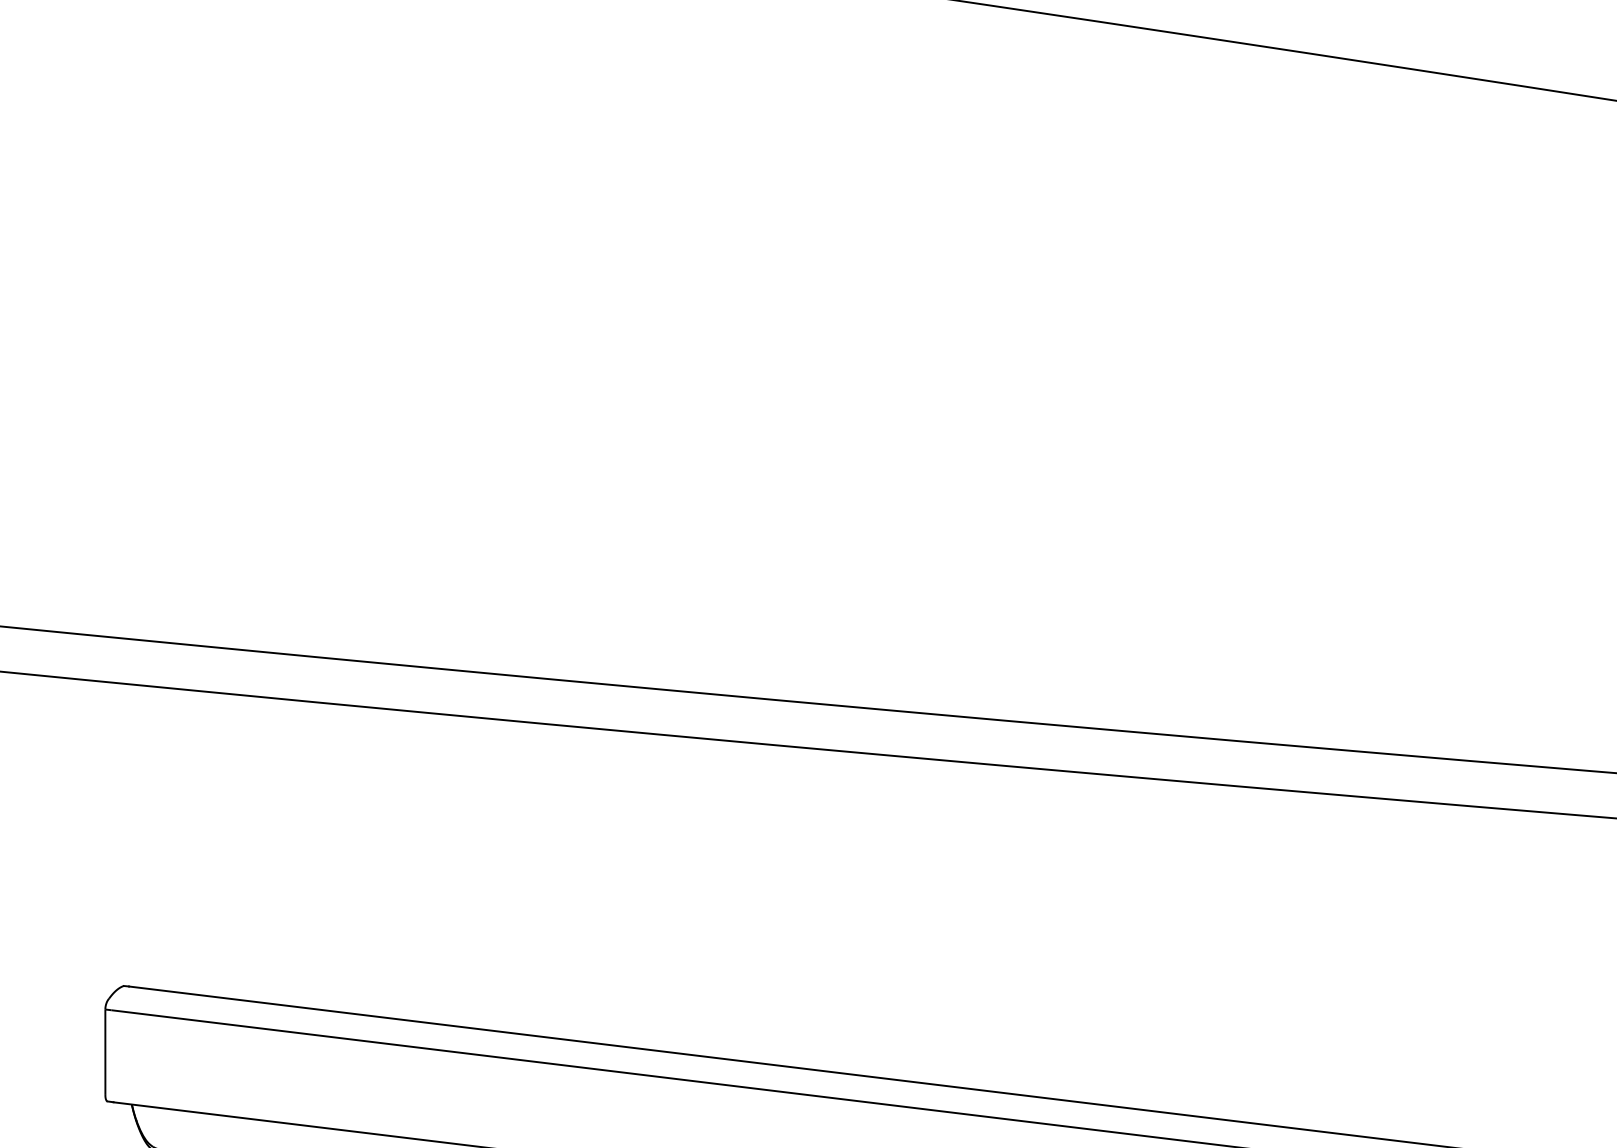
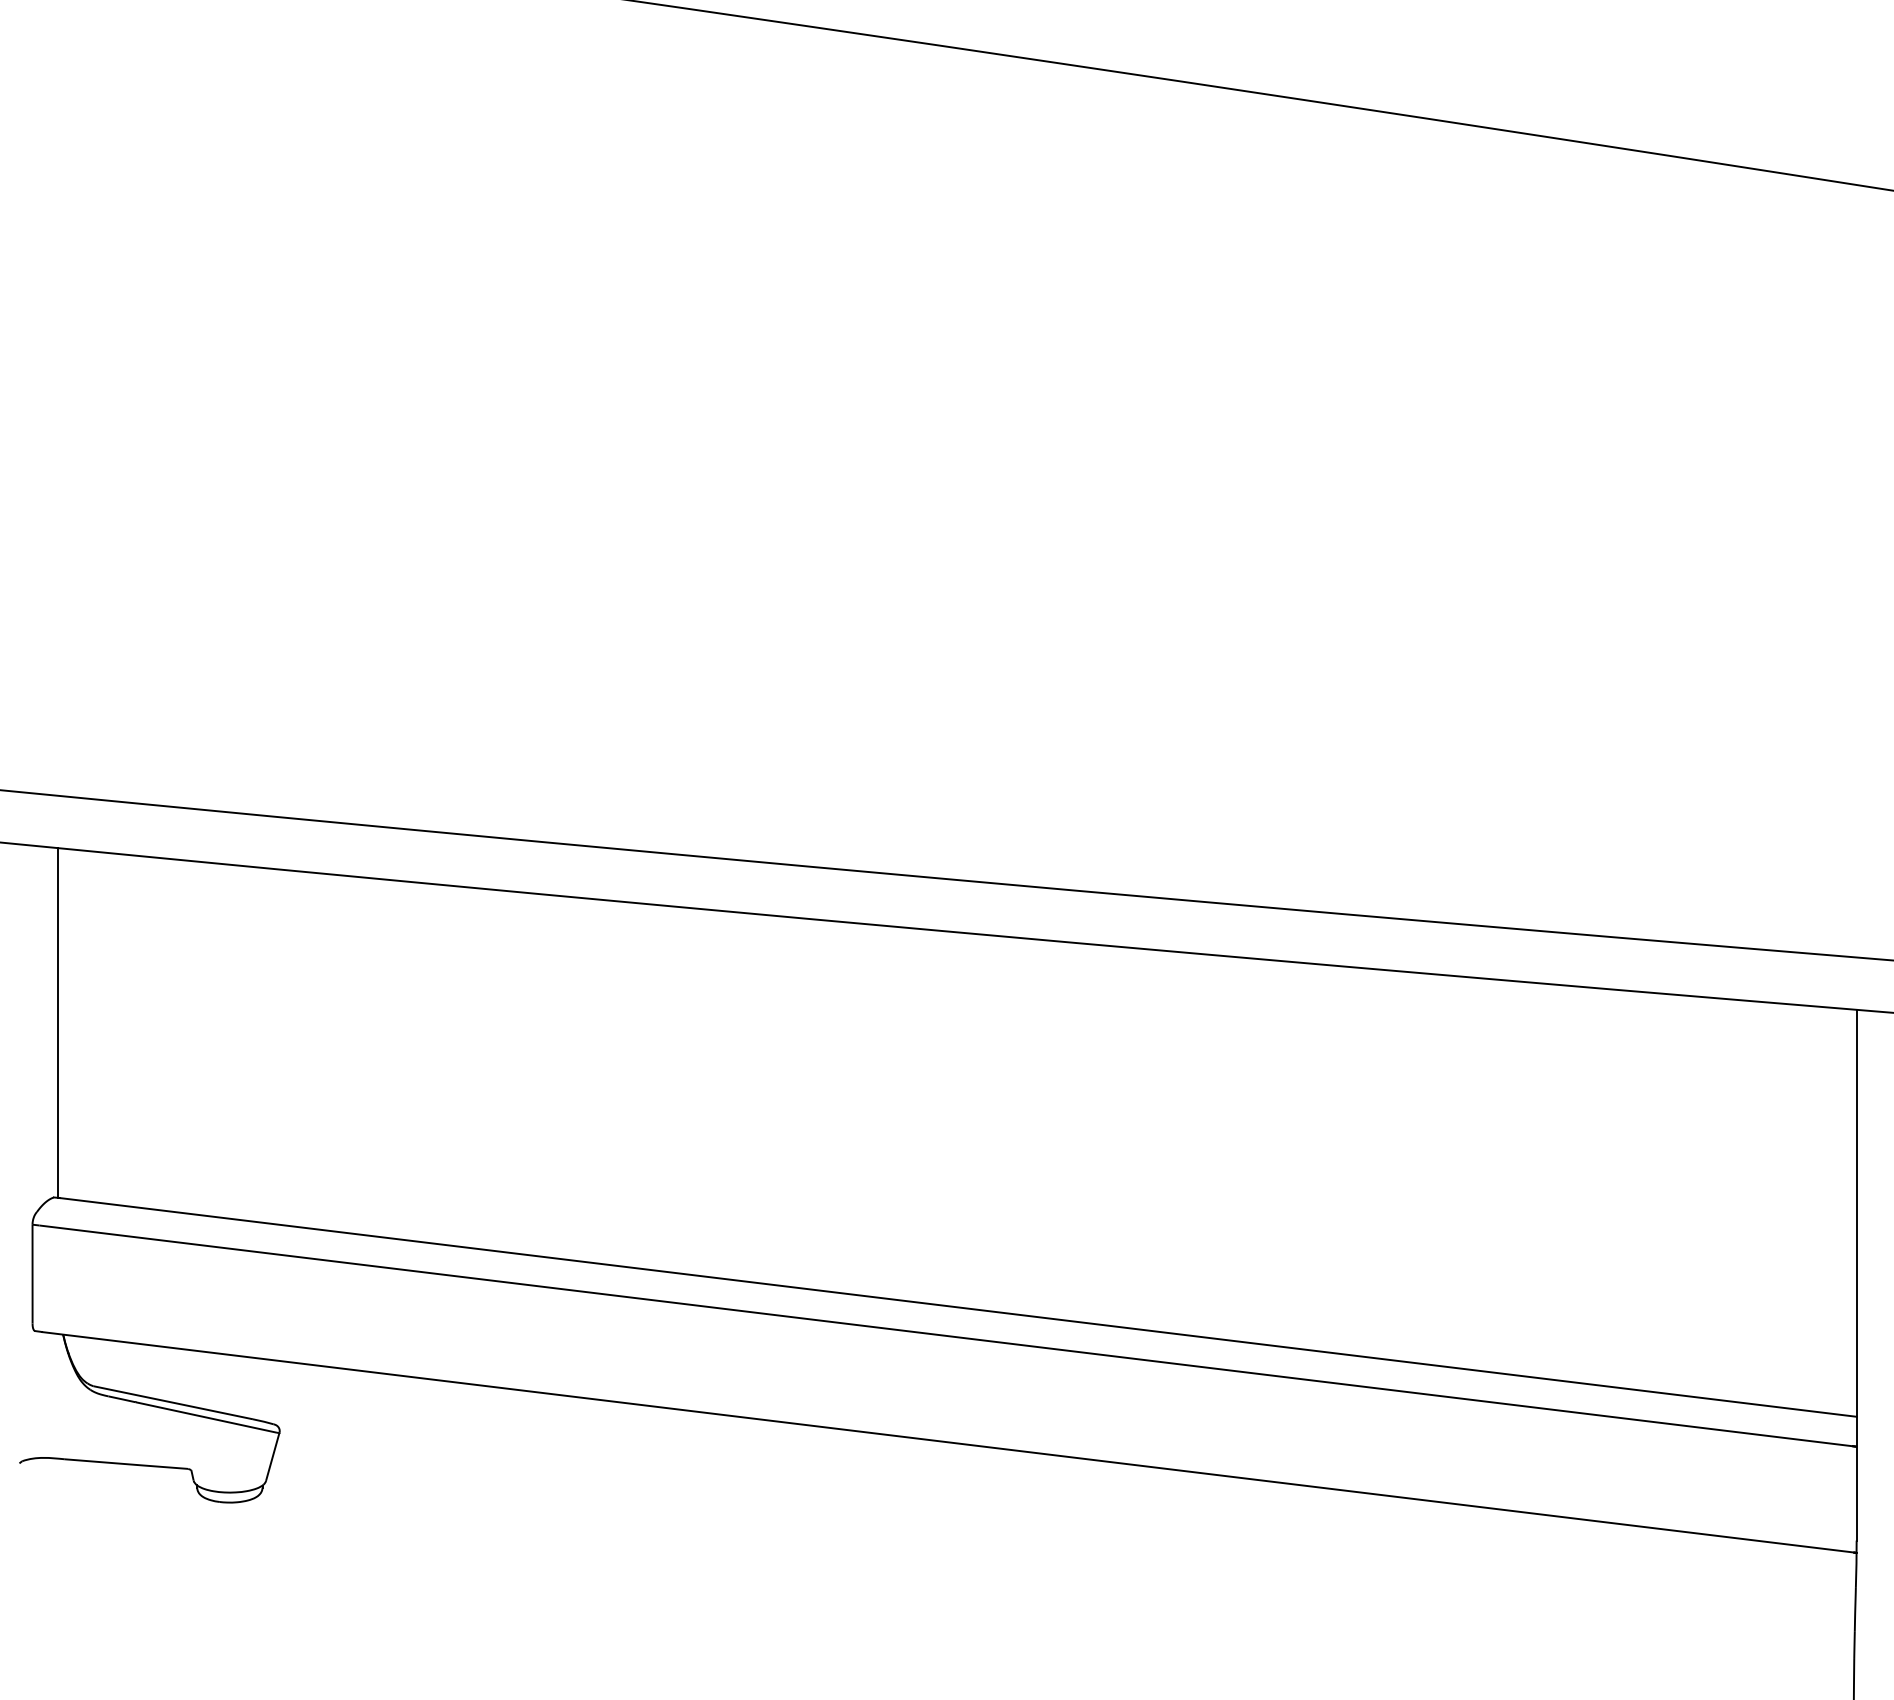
line: (126, 834) -> (57, 1022), added

